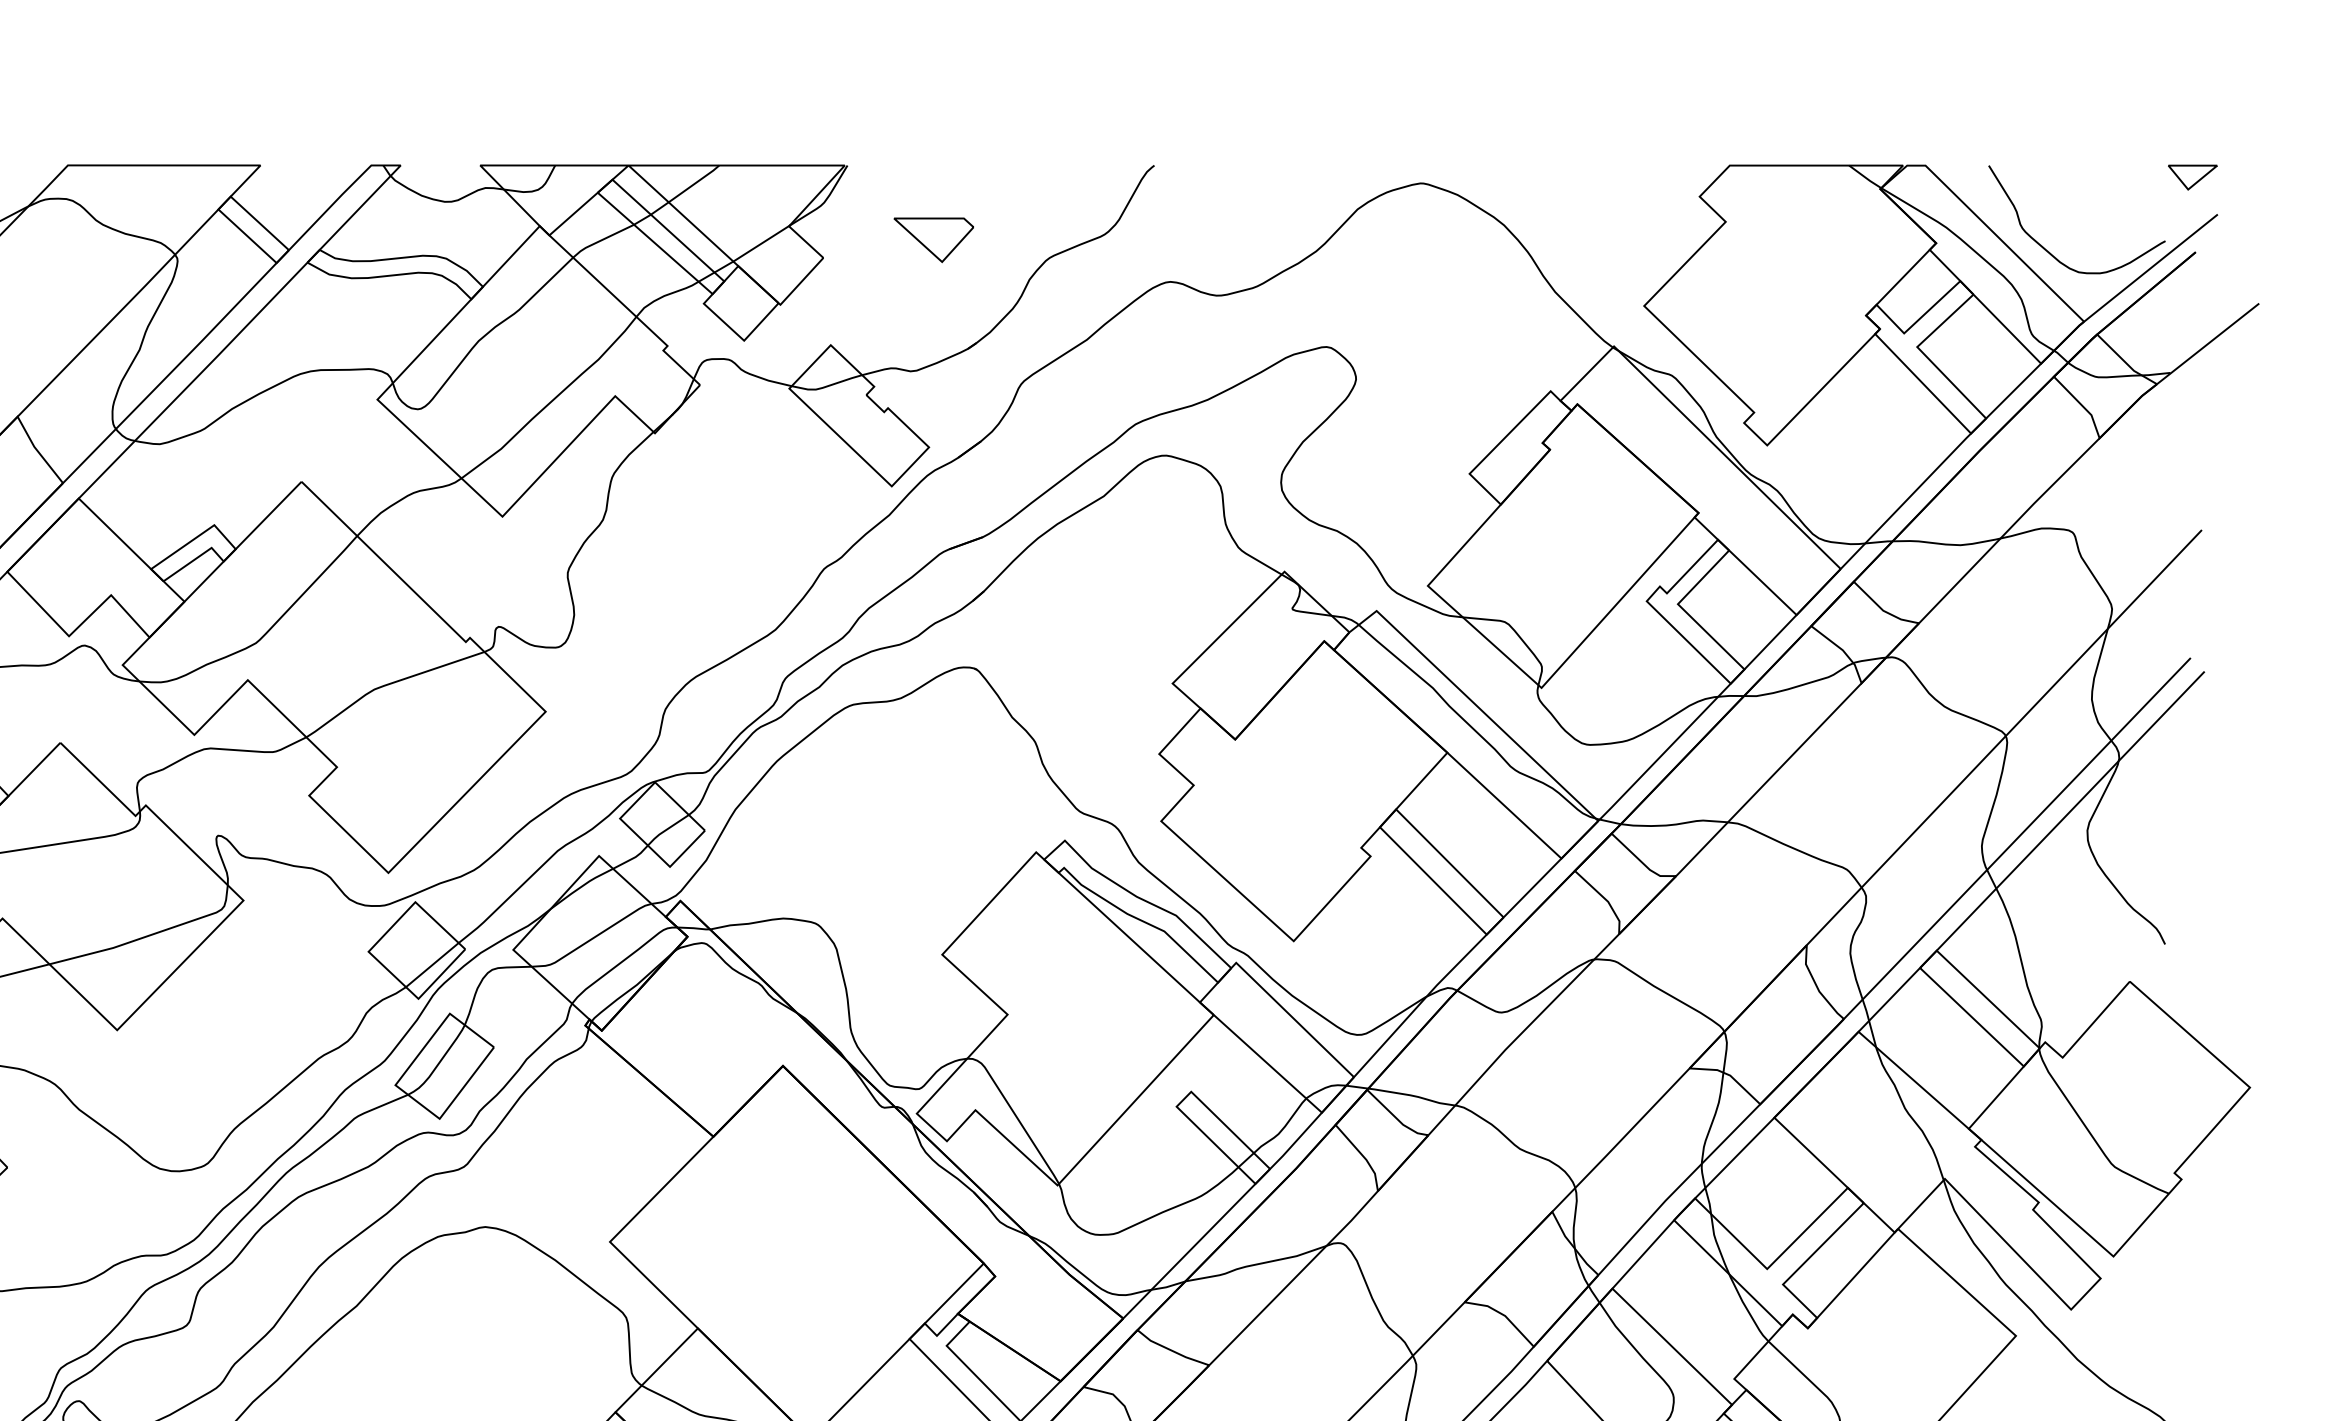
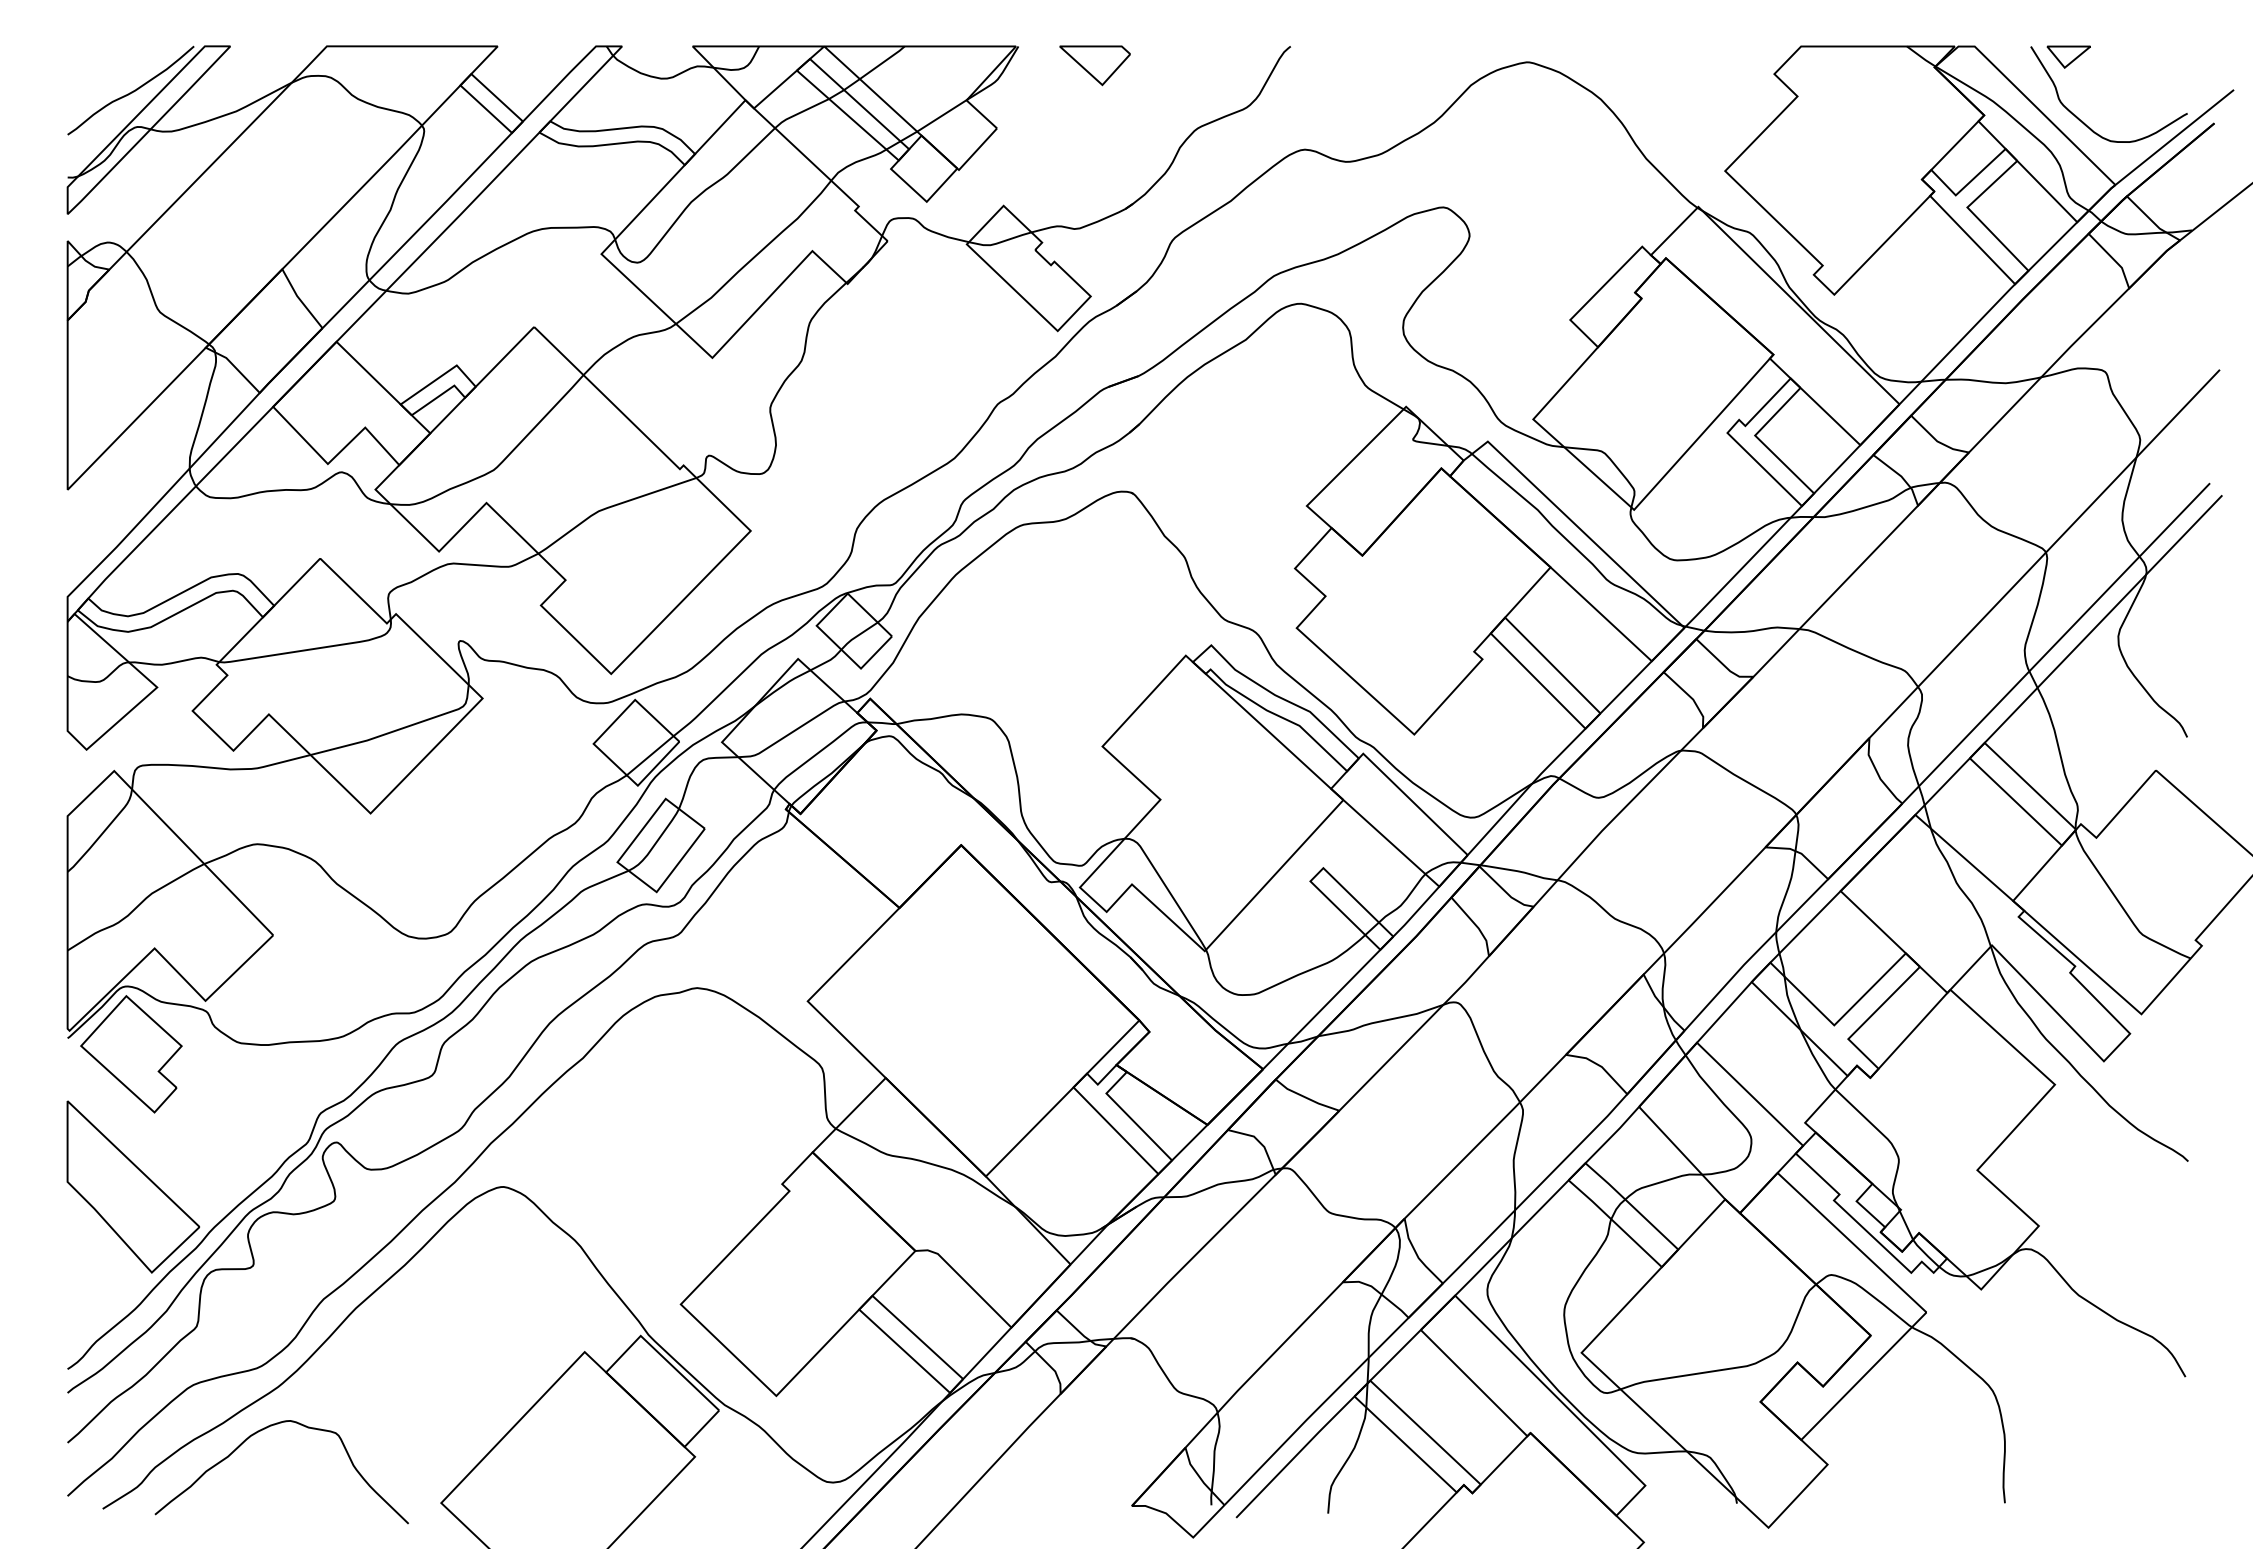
part: (2192, 176) -> (2068, 56), moved
part: (933, 239) -> (1094, 65), moved

